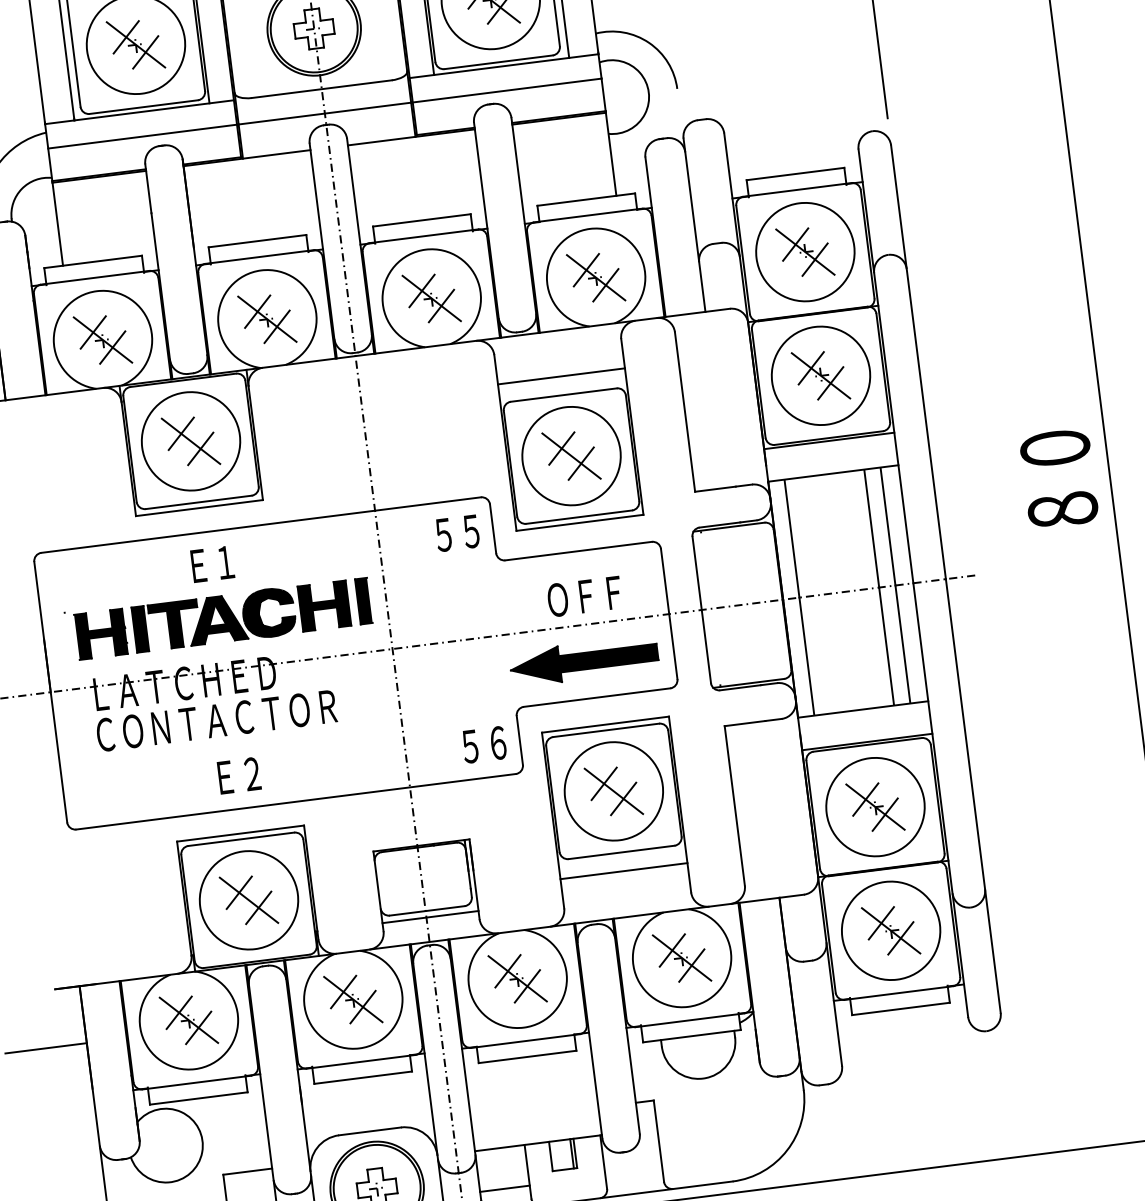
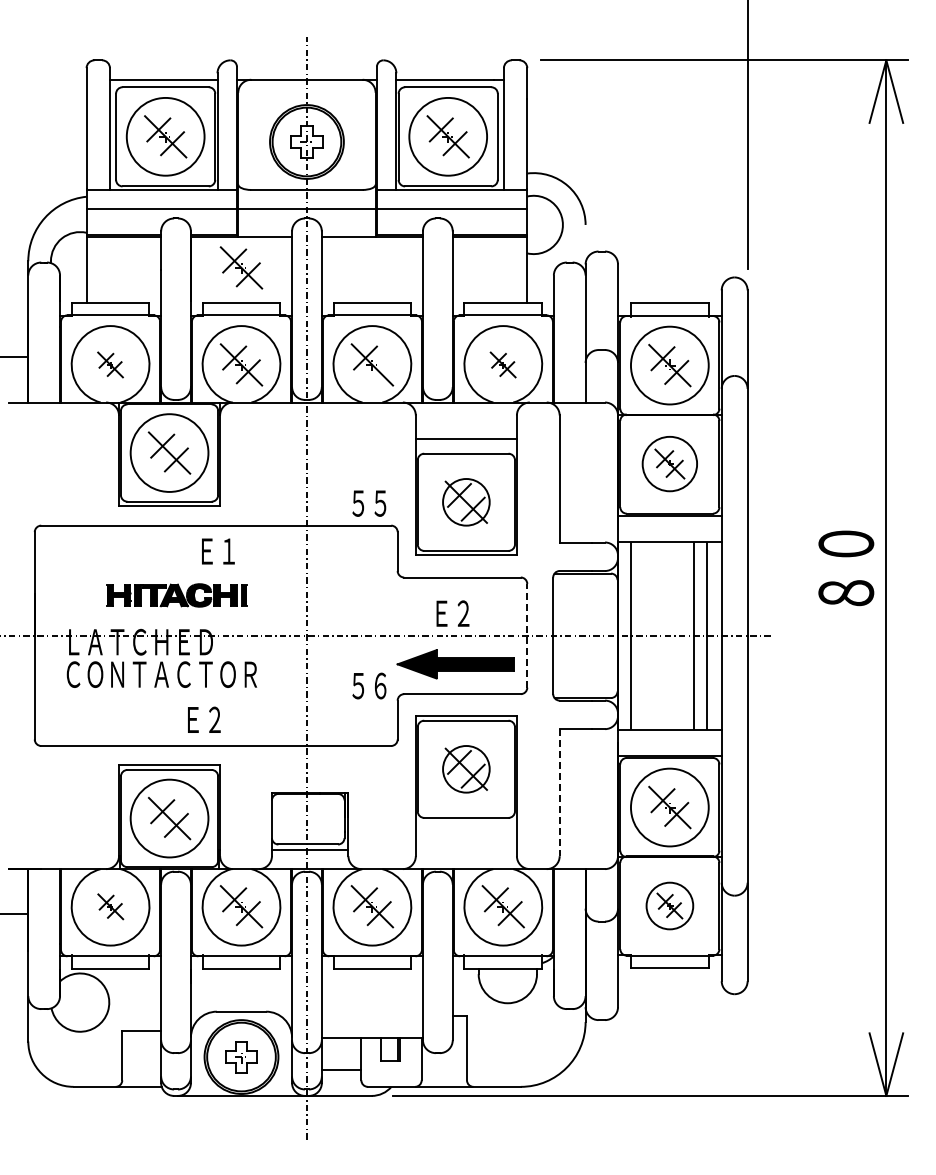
part: (251, 196) -> (241, 267), added
part: (595, 277) -> (502, 364), size x0.6
line: (440, 305) -> (378, 371), removed
part: (102, 339) -> (110, 364), size x0.6
part: (820, 375) -> (669, 463), size x0.7
circle: (571, 456) -> (466, 502), size x0.6
text: (457, 533) -> (369, 503), moved
text: (212, 564) -> (218, 551), moved
text: (584, 596) -> (462, 613), ＯＦＦ -> Ｅ２
line: (669, 613) -> (527, 635), solid -> dashed
part: (223, 618) -> (177, 595), size x0.6
text: (484, 744) -> (369, 685), moved
text: (239, 775) -> (204, 719), moved
circle: (614, 791) -> (466, 769), size x0.6
line: (734, 805) -> (559, 792), solid -> dashed
line: (622, 870) -> (465, 832), removed
part: (890, 930) -> (669, 905), size x0.6
part: (188, 1020) -> (110, 906), size x0.6

